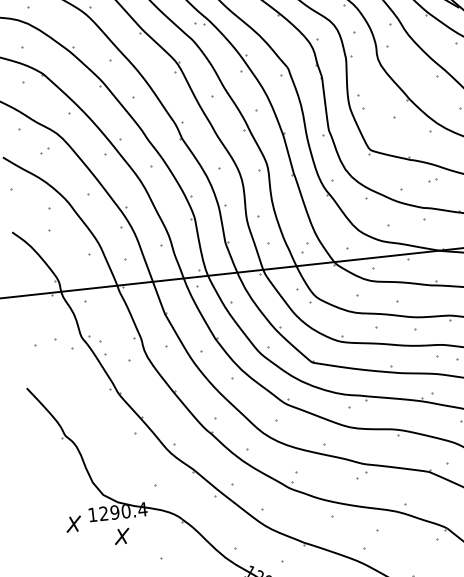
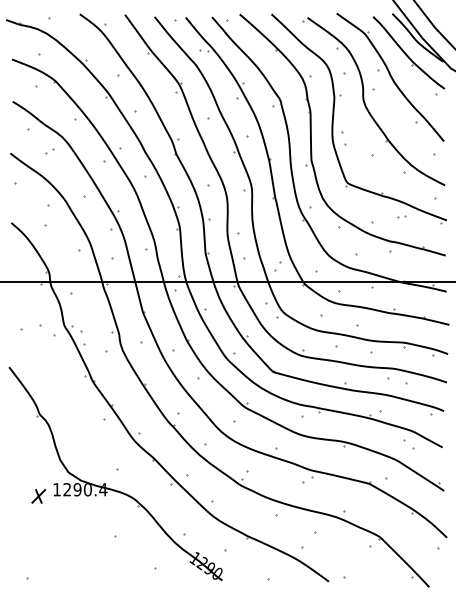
part: (121, 536) -> (81, 512), removed

